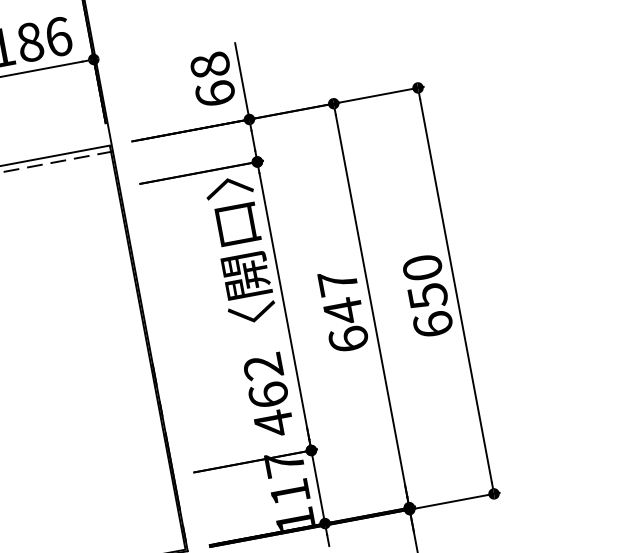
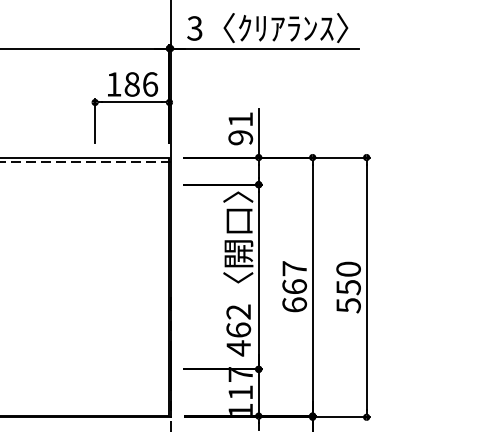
text: (212, 79) -> (240, 128), 68 -> 91
text: (343, 310) -> (294, 286), 647 -> 667
text: (432, 324) -> (348, 305), 650 -> 550

